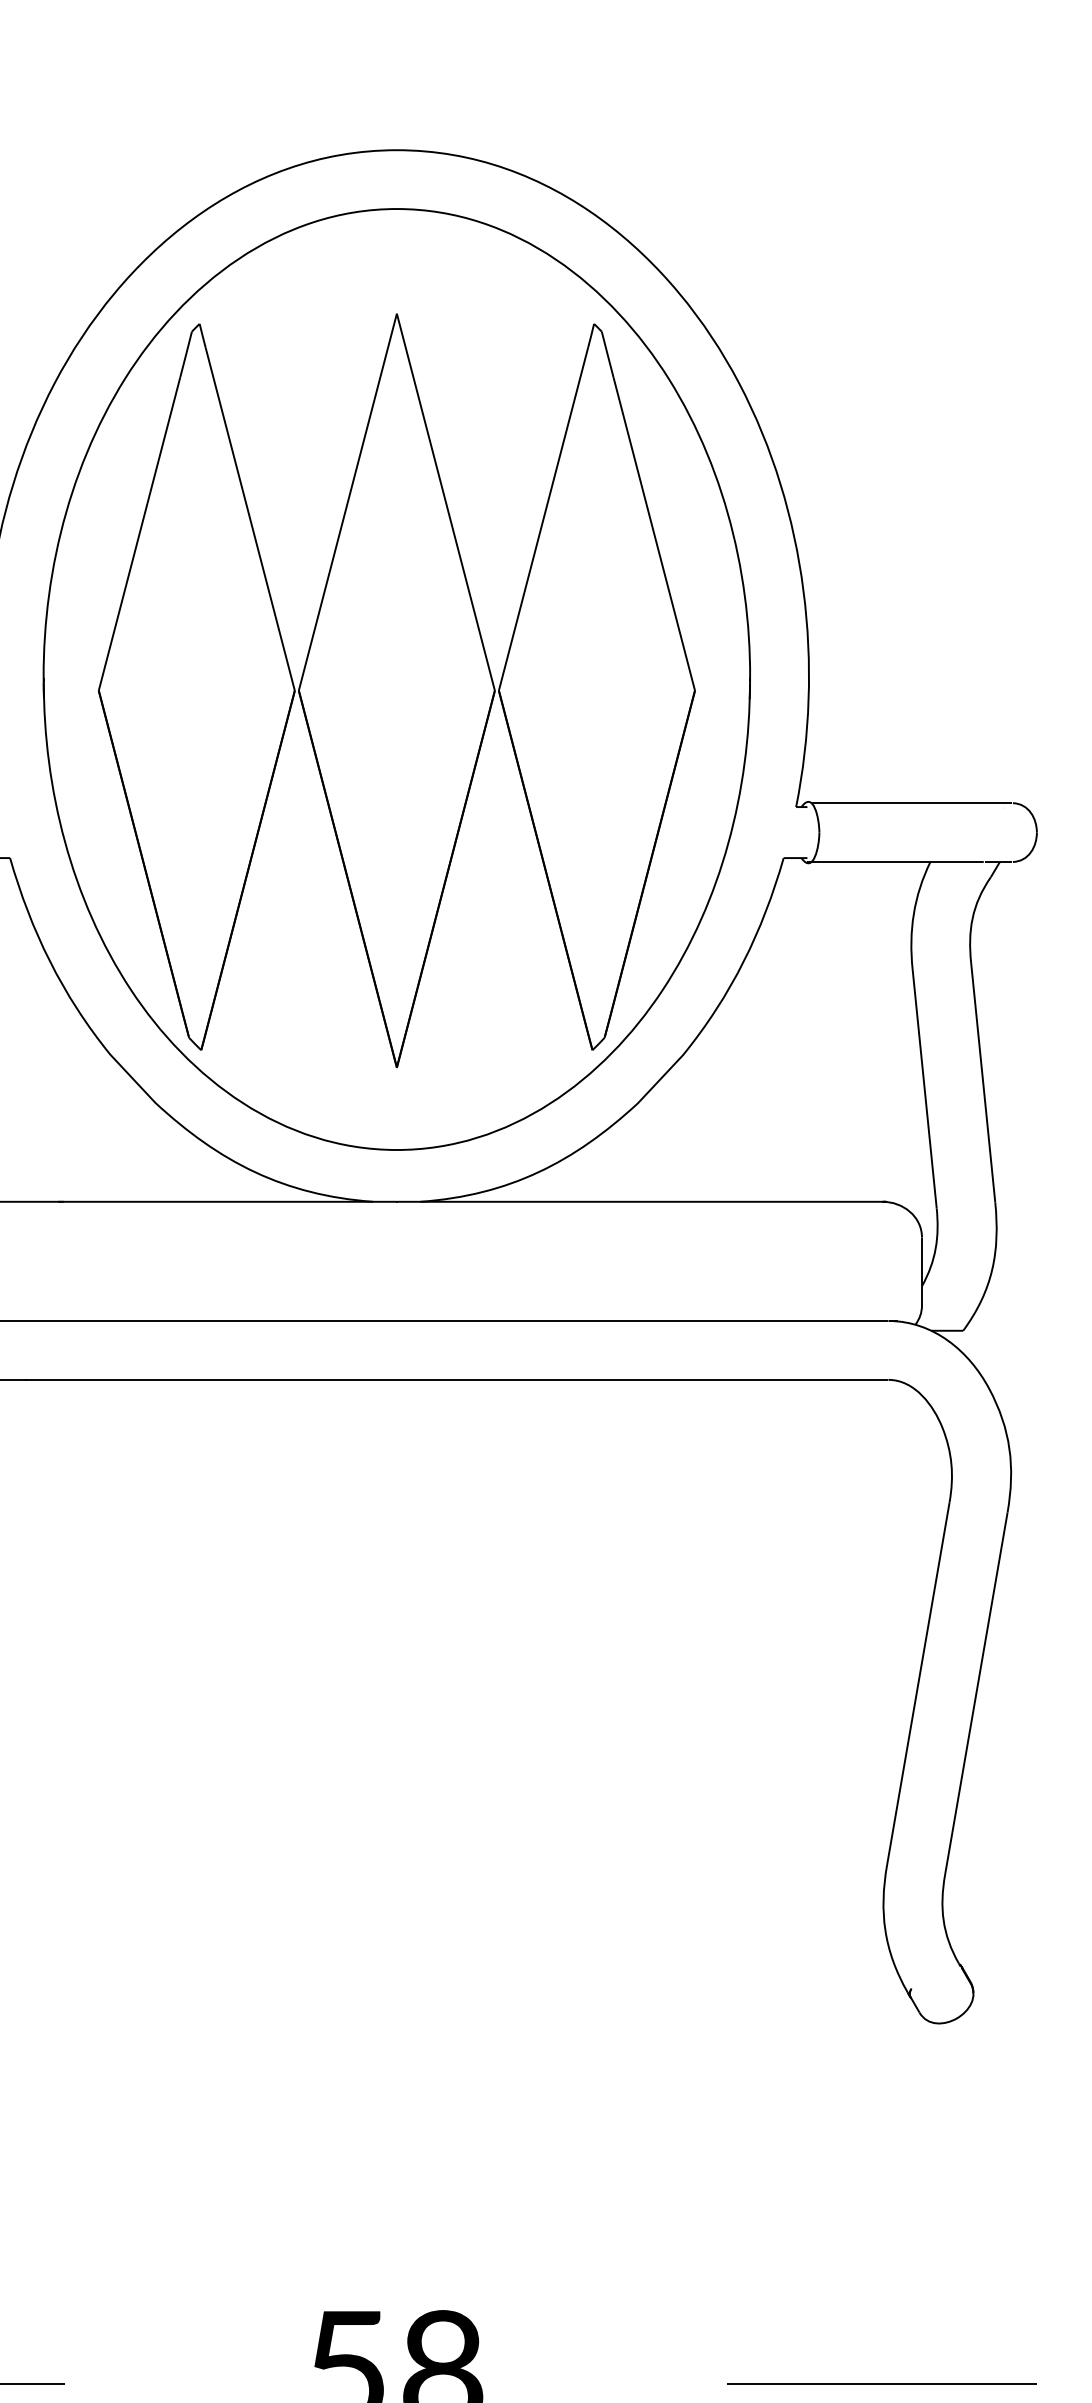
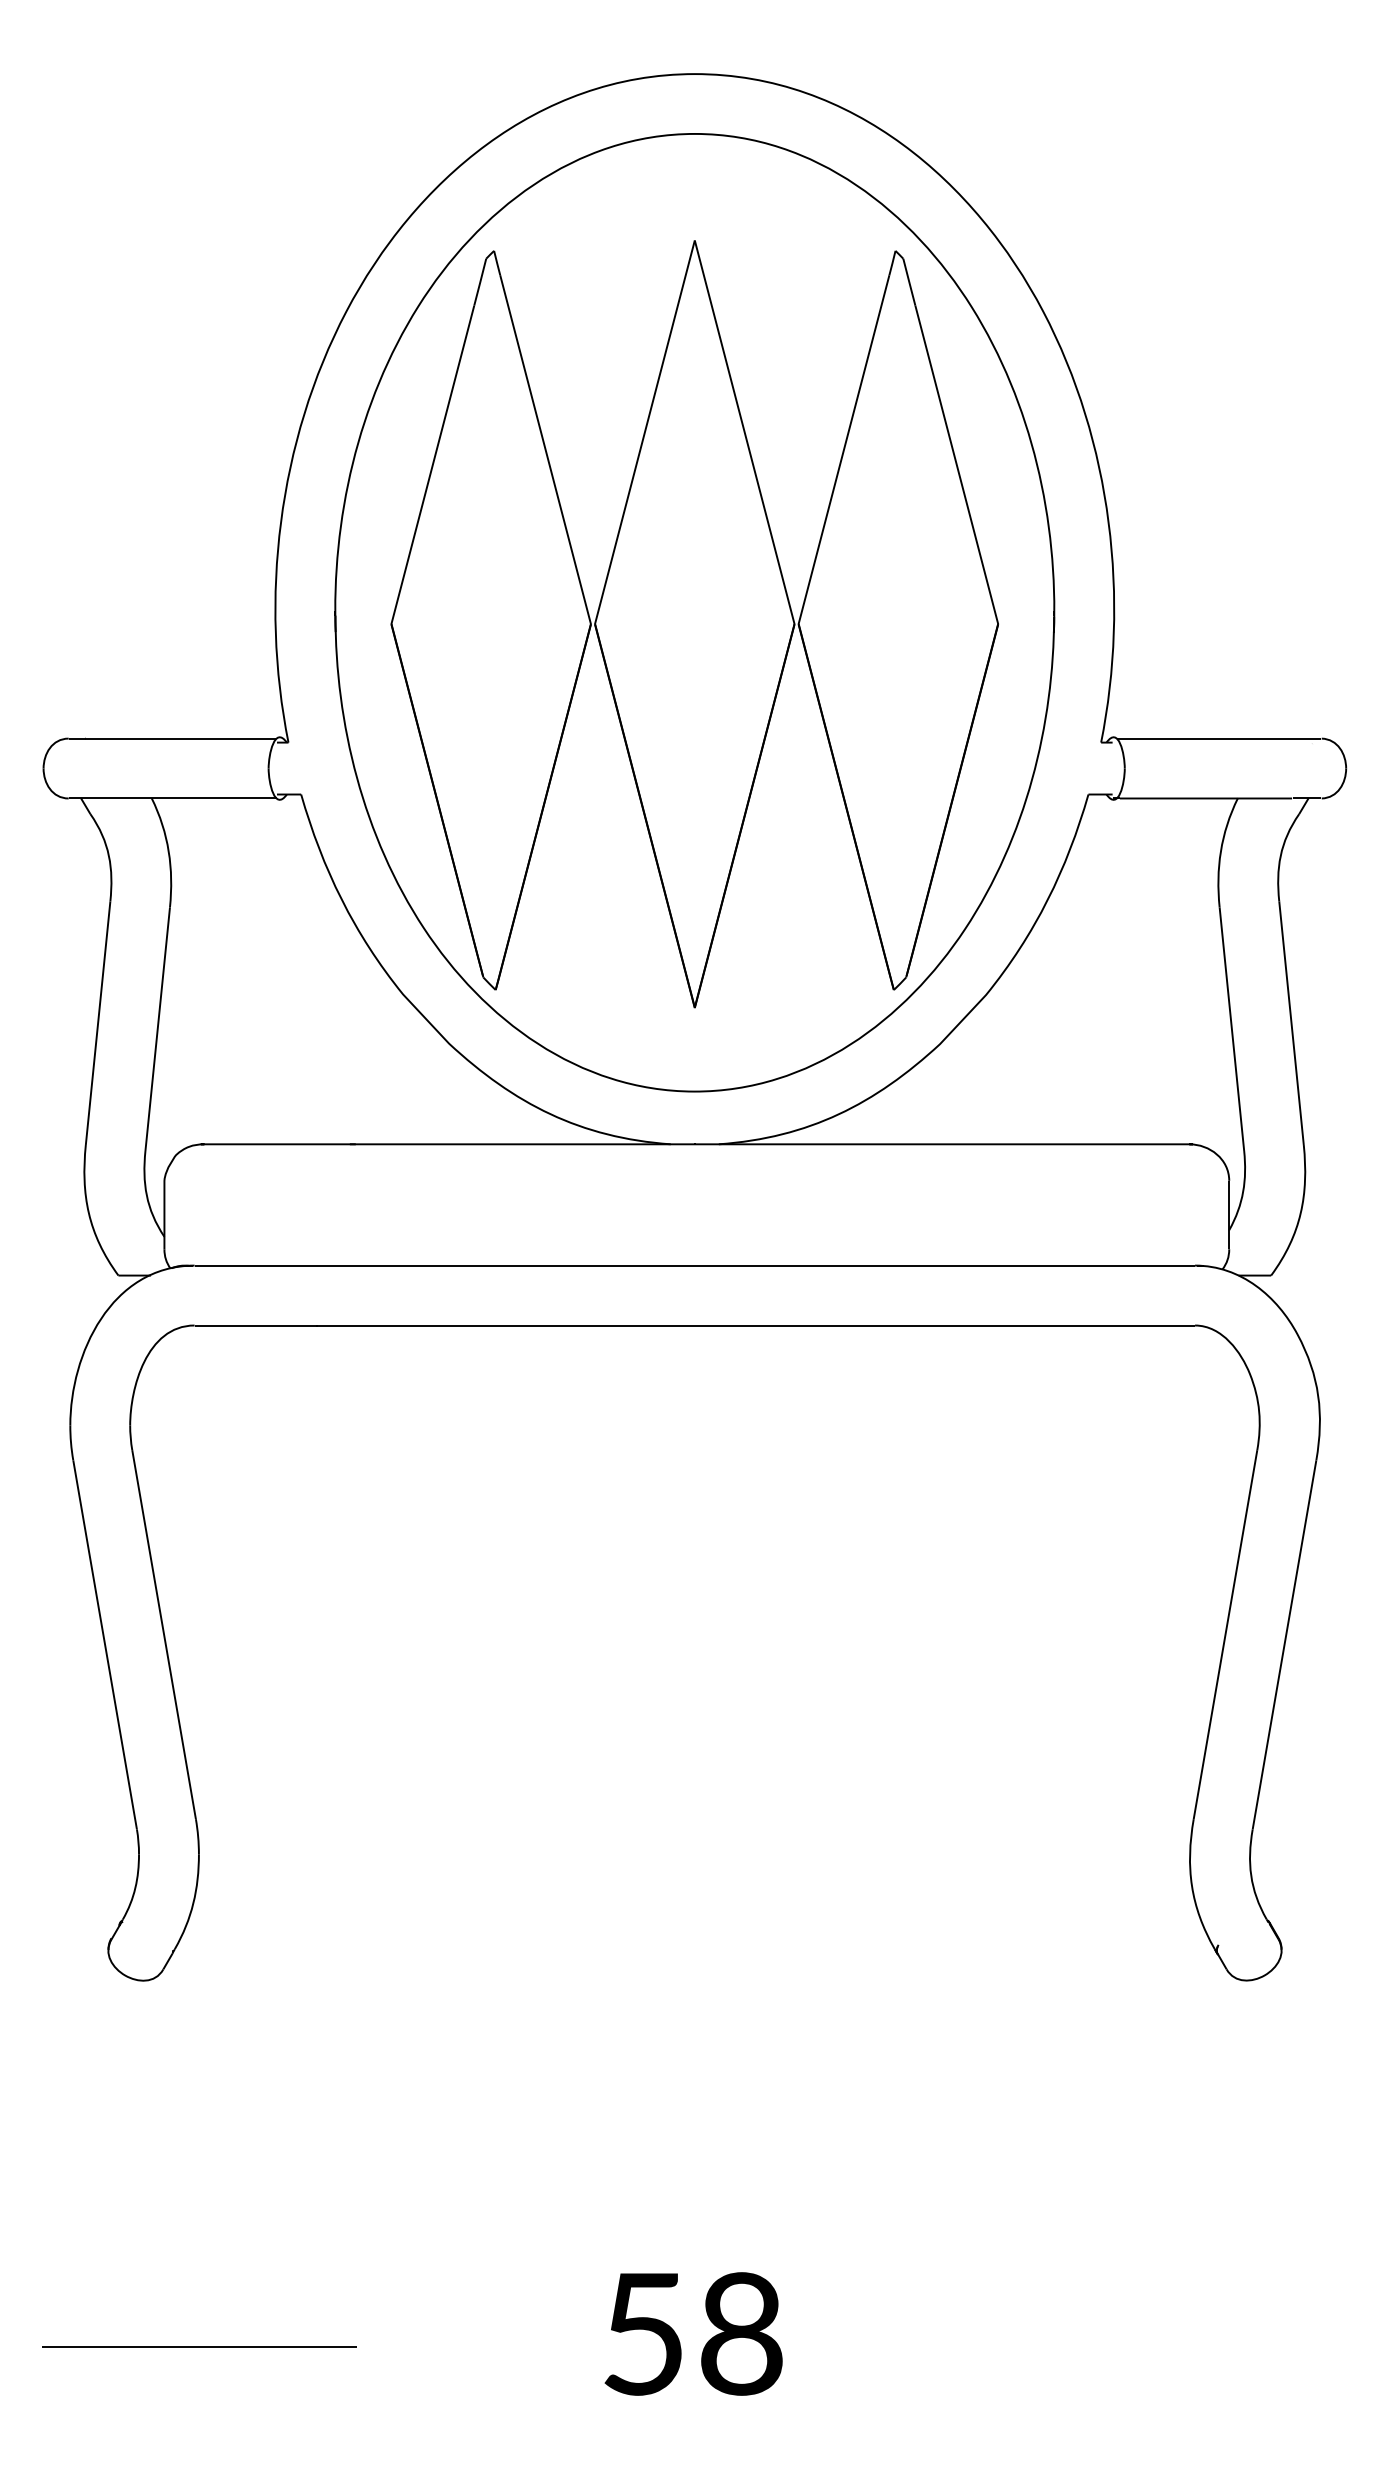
line: (881, 2383) -> (1188, 2346), removed

